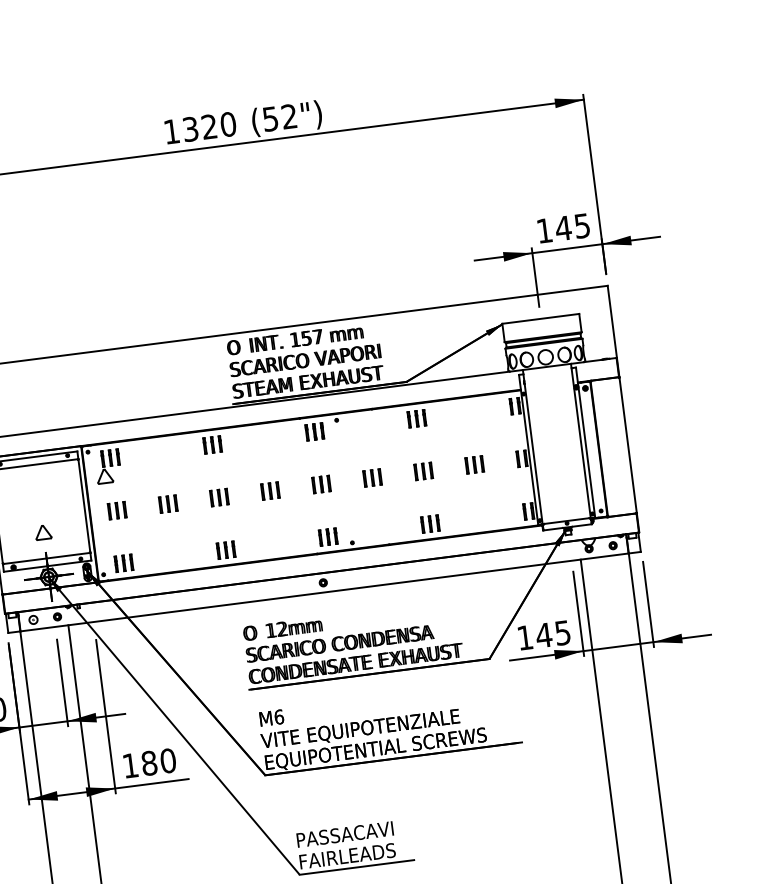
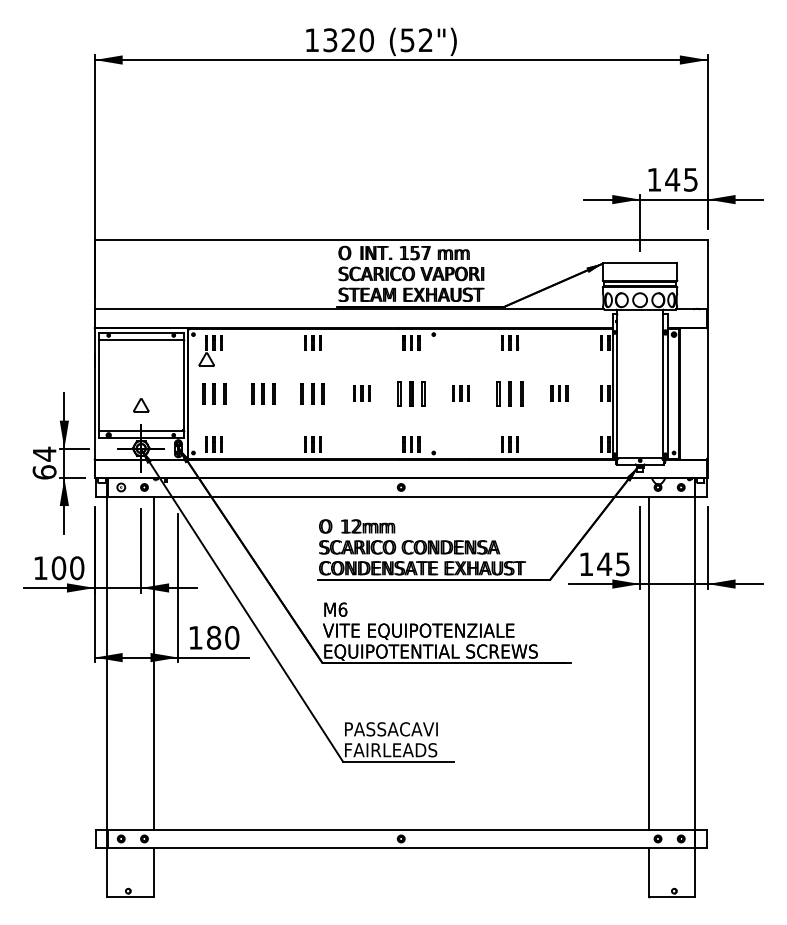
part: (422, 471) -> (509, 393), size x1.6
part: (321, 484) -> (411, 393), size x1.6
part: (218, 497) -> (312, 393), size x1.4
part: (168, 503) -> (263, 393), size x1.4
part: (116, 510) -> (213, 393), size x1.4

